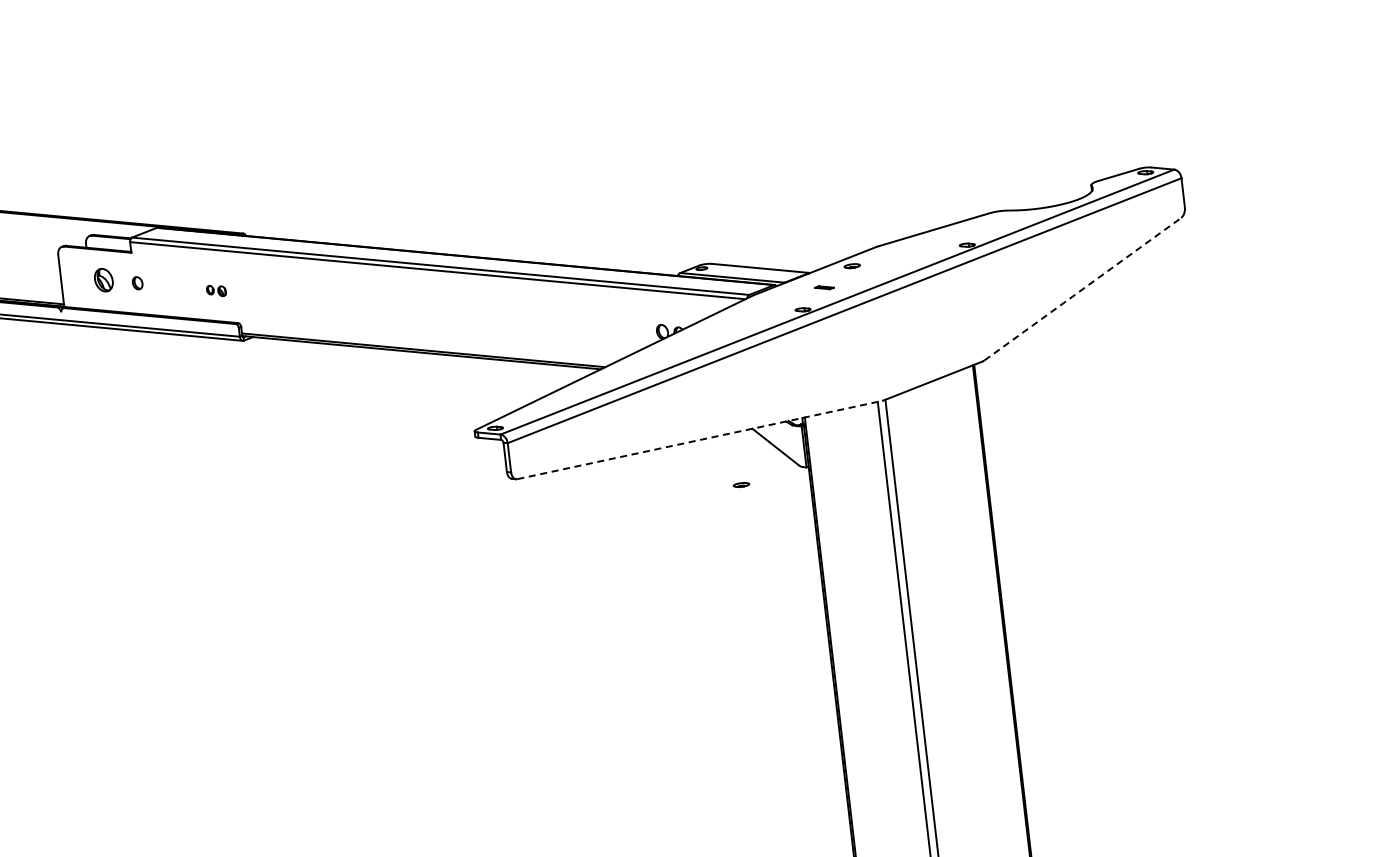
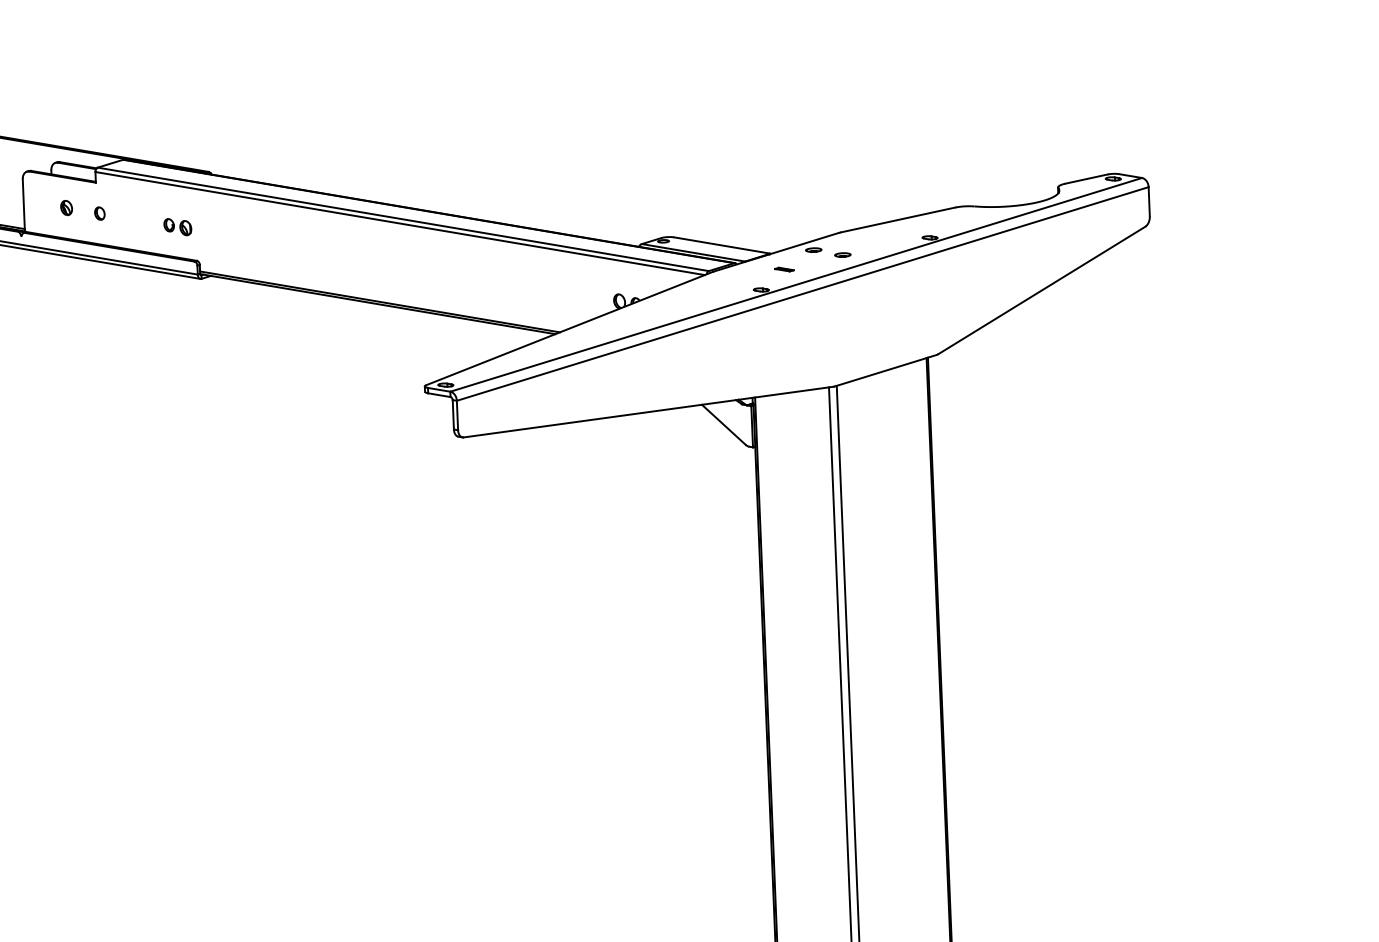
part: (103, 279) -> (66, 207), size x0.62
line: (1083, 289) -> (1042, 290), dashed -> solid
part: (216, 291) -> (177, 227), size x1.43
line: (699, 440) -> (648, 412), dashed -> solid
part: (741, 484) -> (842, 254), moved

